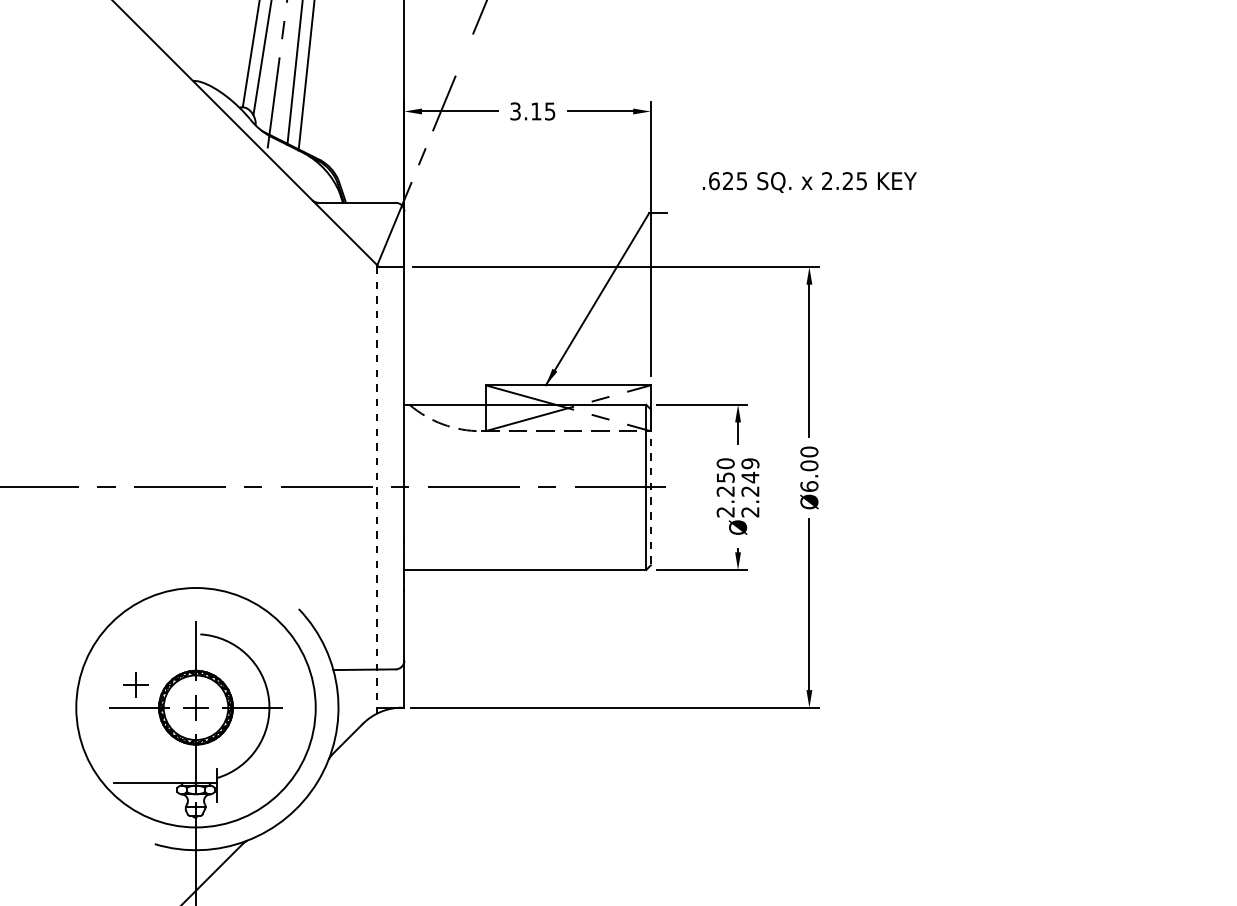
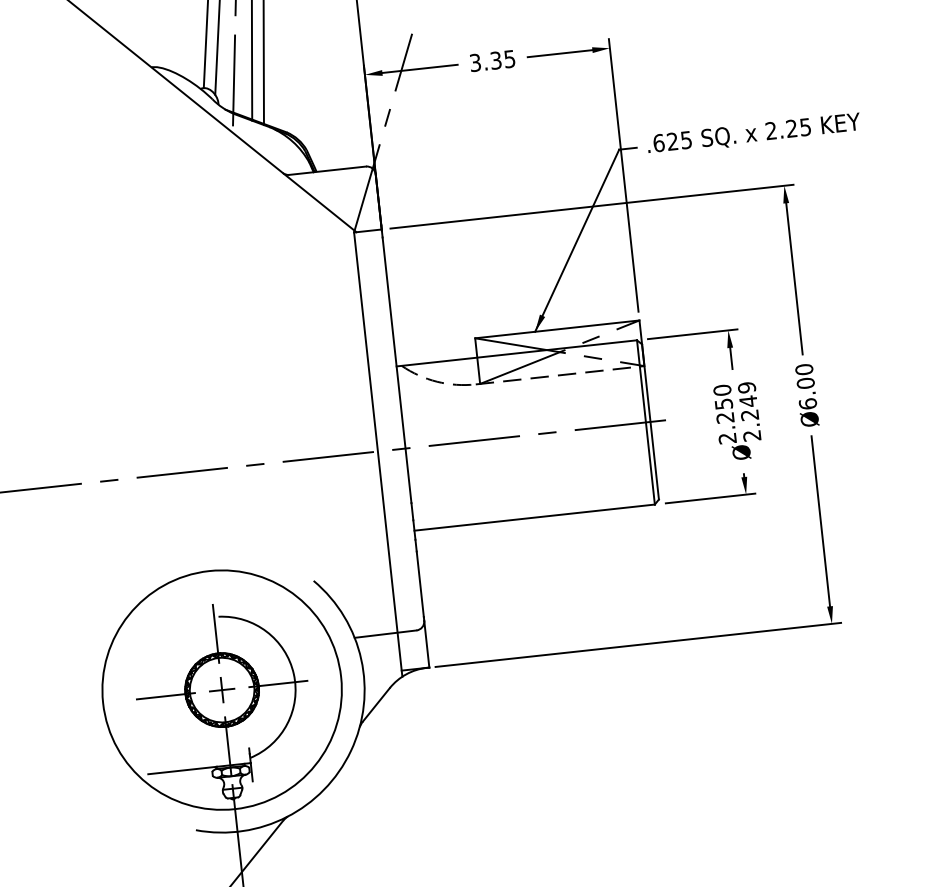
text: (536, 111) -> (496, 60), 3.15 -> 3.35
text: (809, 182) -> (753, 134), moved
line: (650, 487) -> (650, 422), dashed -> solid
line: (376, 490) -> (378, 454), dashed -> solid
part: (135, 684) -> (159, 673), removed

